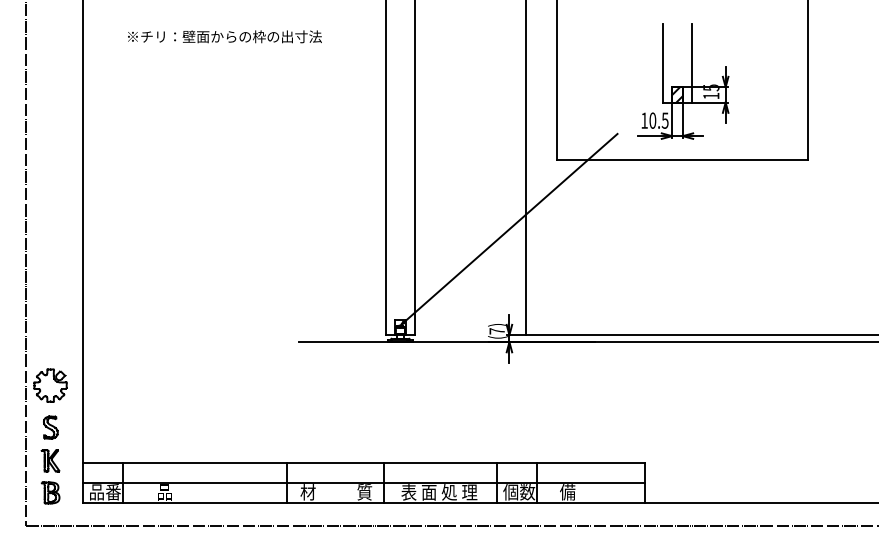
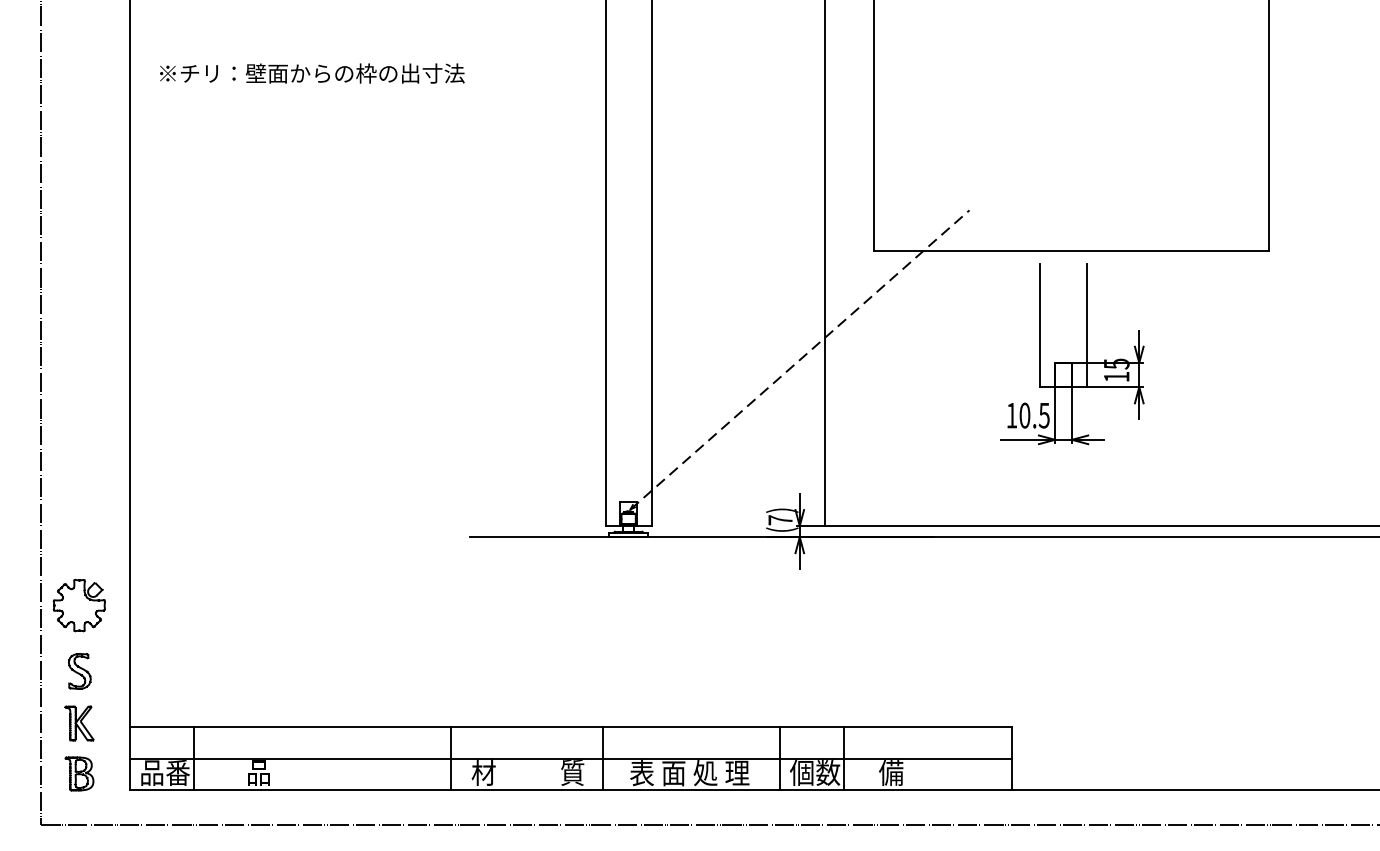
text: (224, 36) -> (311, 73), moved
part: (683, 81) -> (1073, 354), moved
line: (509, 229) -> (799, 360), solid -> dashed

